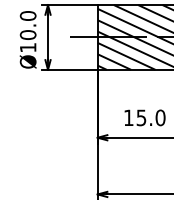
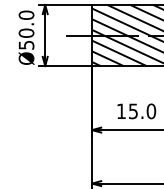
text: (28, 46) -> (26, 44), Ø10.0 -> Ø50.0

